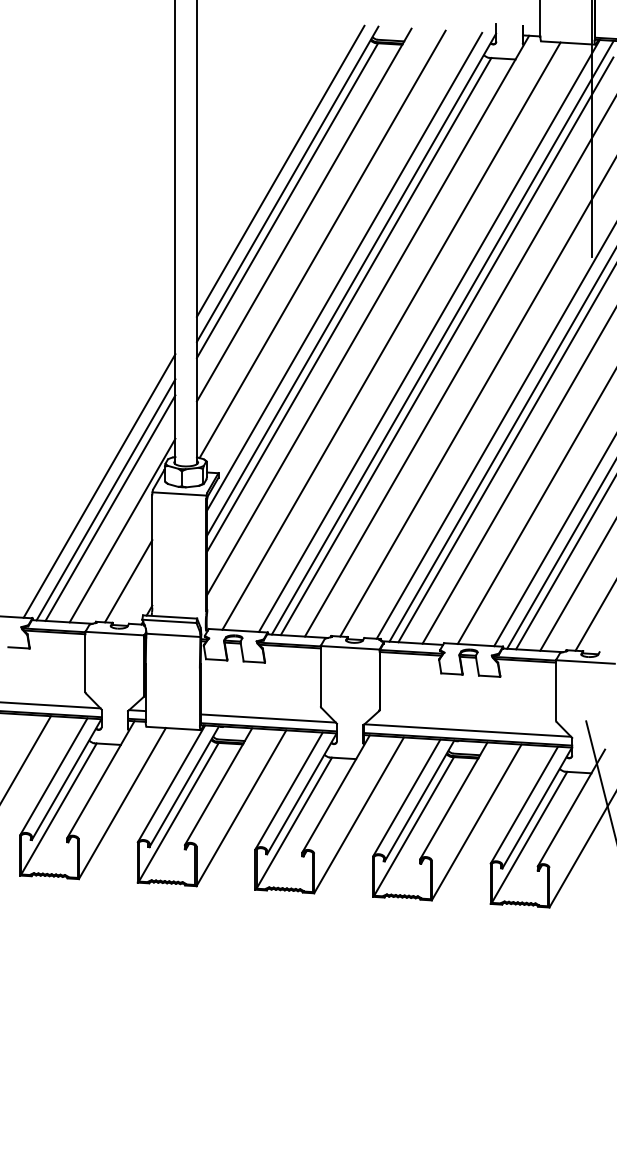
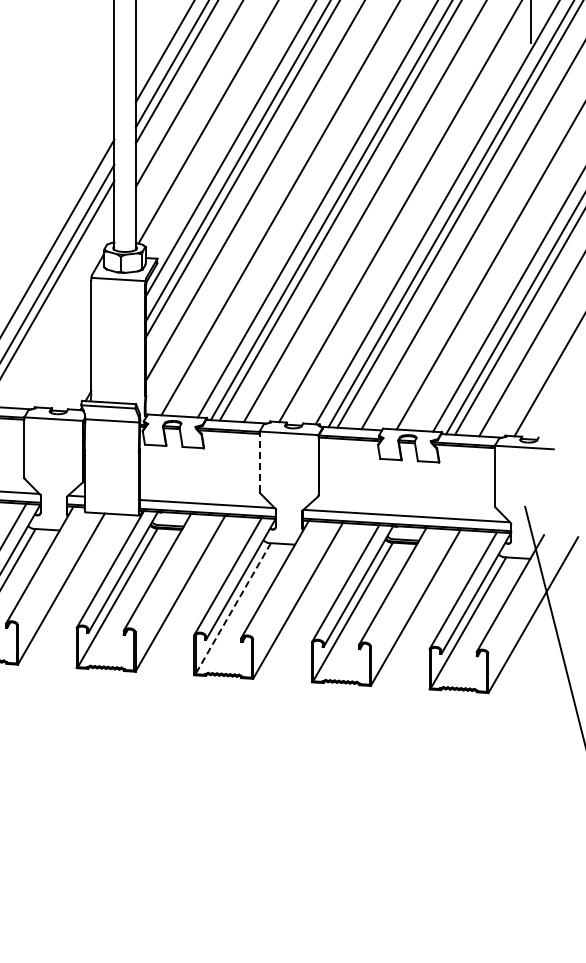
line: (122, 530) -> (61, 316), removed
line: (128, 581) -> (67, 367), removed
line: (320, 675) -> (259, 461), solid -> dashed
line: (294, 823) -> (233, 609), solid -> dashed

